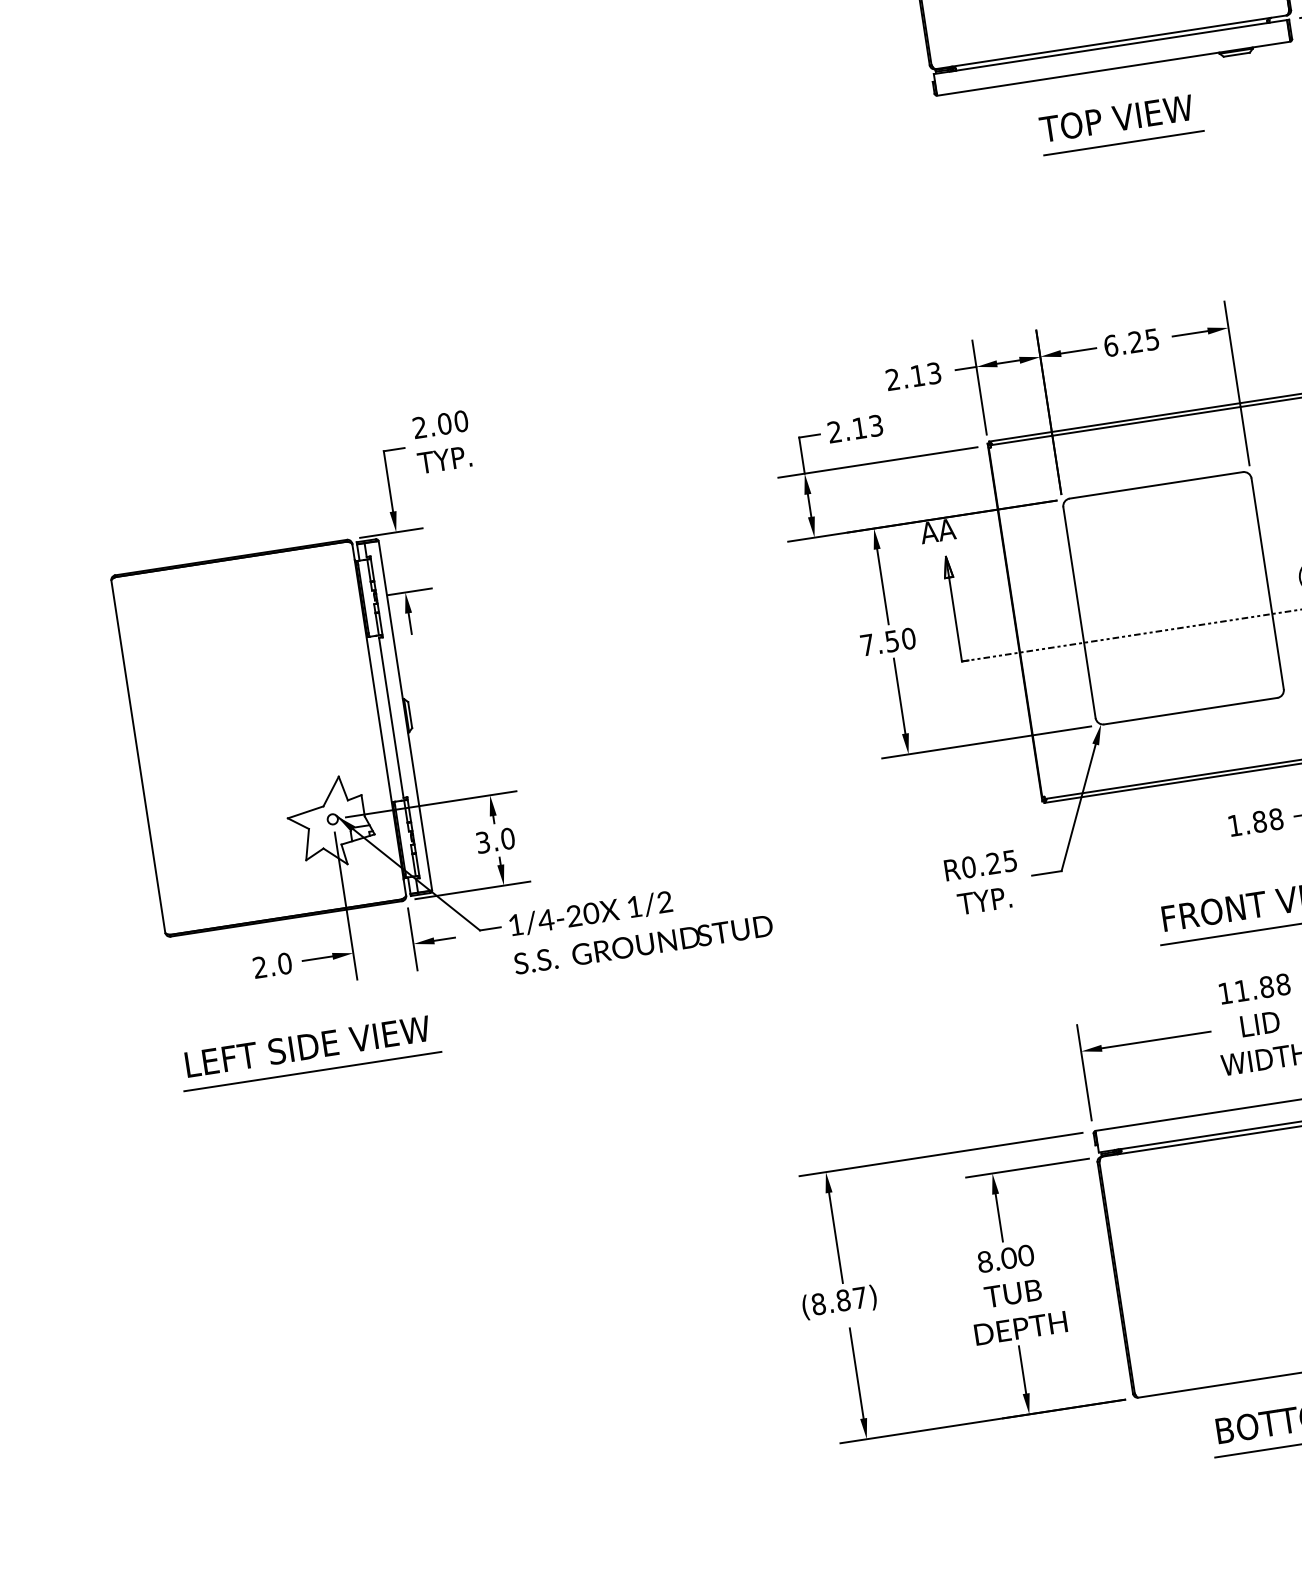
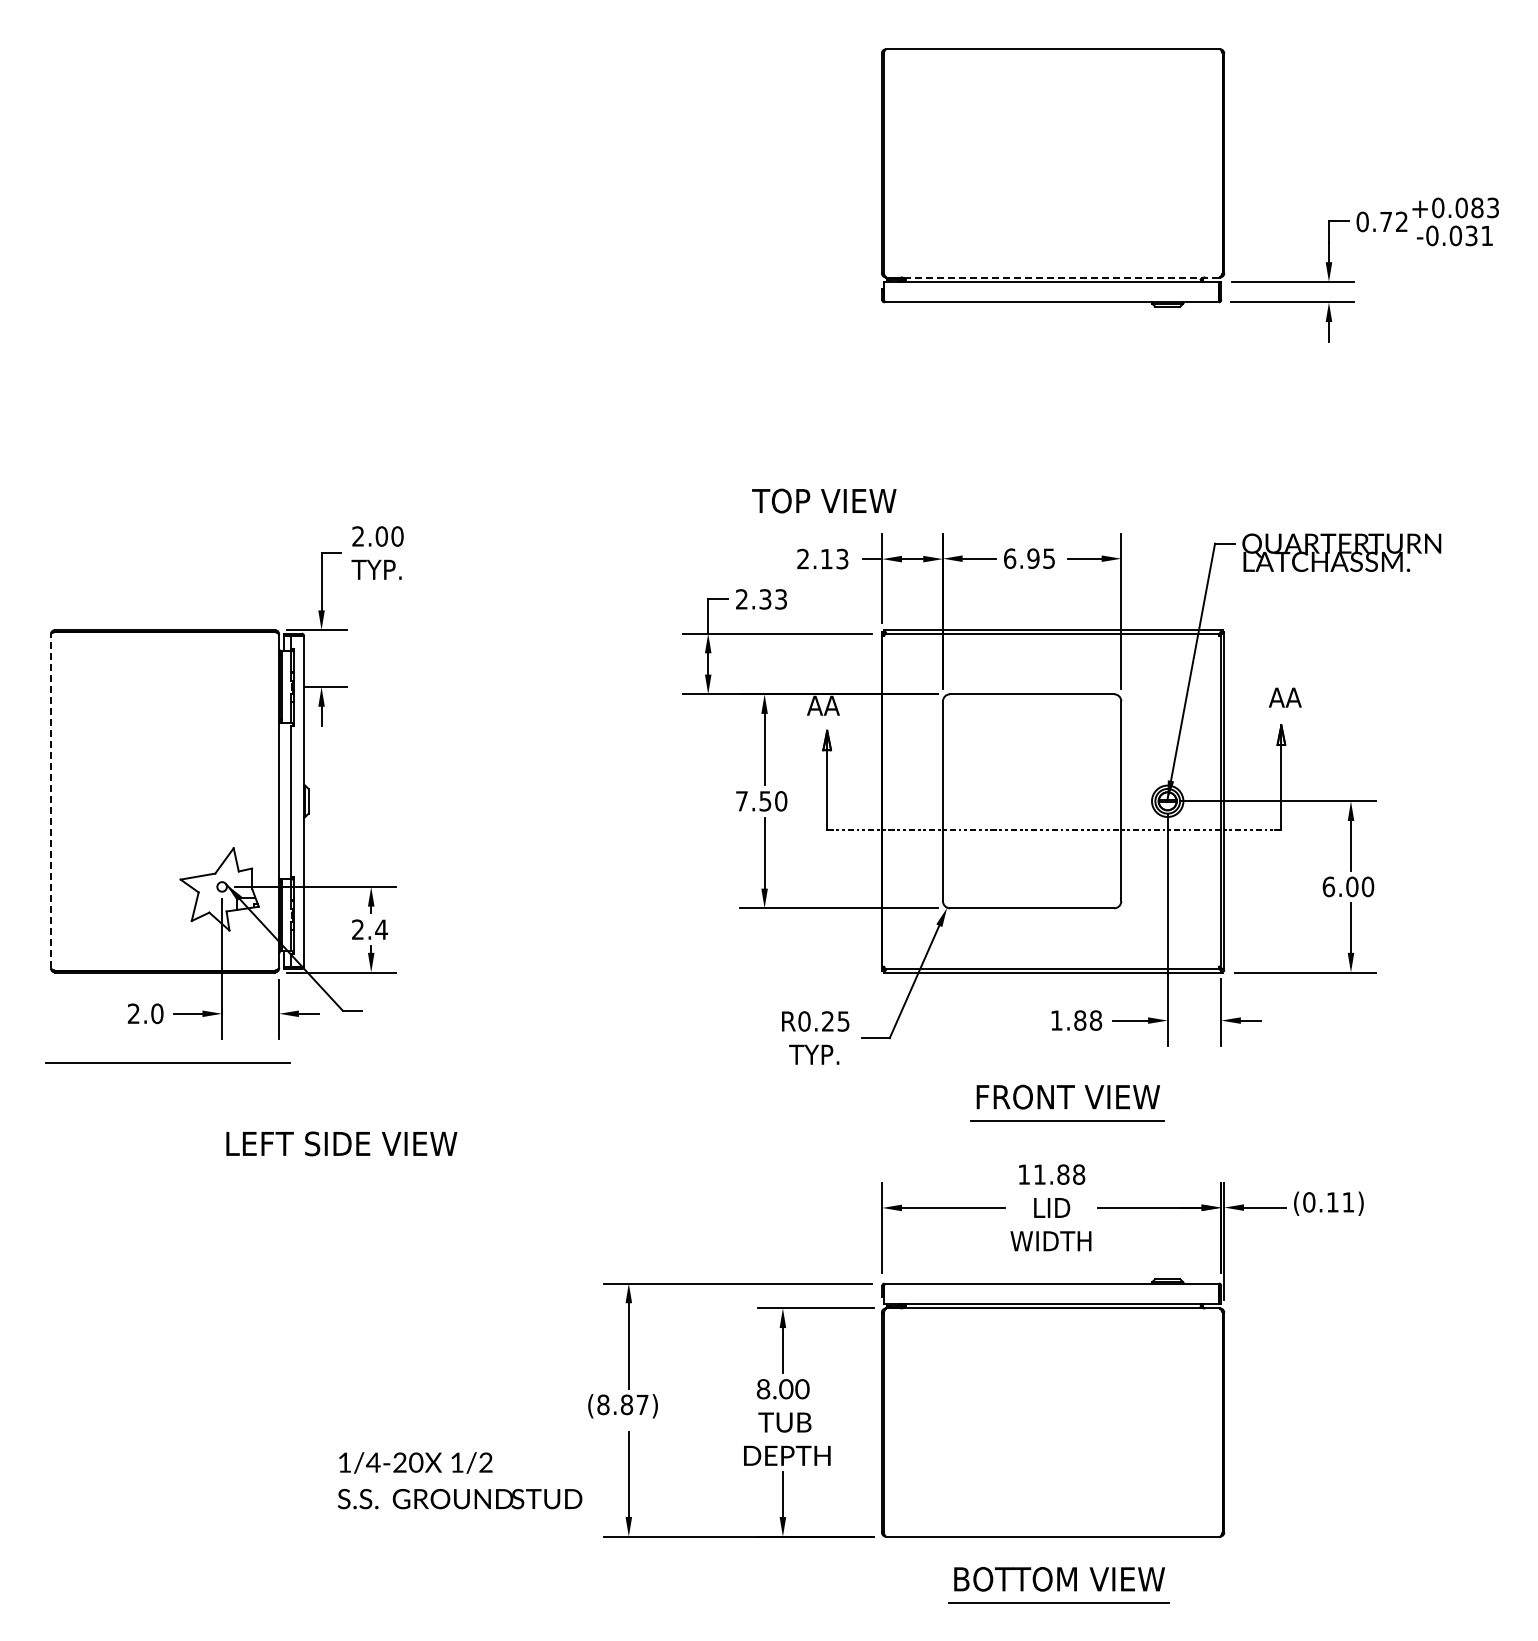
line: (1110, 42) -> (1052, 277), solid -> dashed
text: (1116, 118) -> (824, 500), moved
line: (1123, 142) -> (1050, 372), removed
text: (1135, 341) -> (1033, 558), 6.25 -> 6.95
text: (859, 428) -> (765, 599), 2.13 -> 2.33
line: (137, 756) -> (50, 801), solid -> dashed
text: (495, 840) -> (369, 929), 3.0 -> 2.4
text: (639, 925) -> (459, 1480), moved
text: (307, 1046) -> (341, 1143), moved
line: (312, 1071) -> (167, 1062), moved

